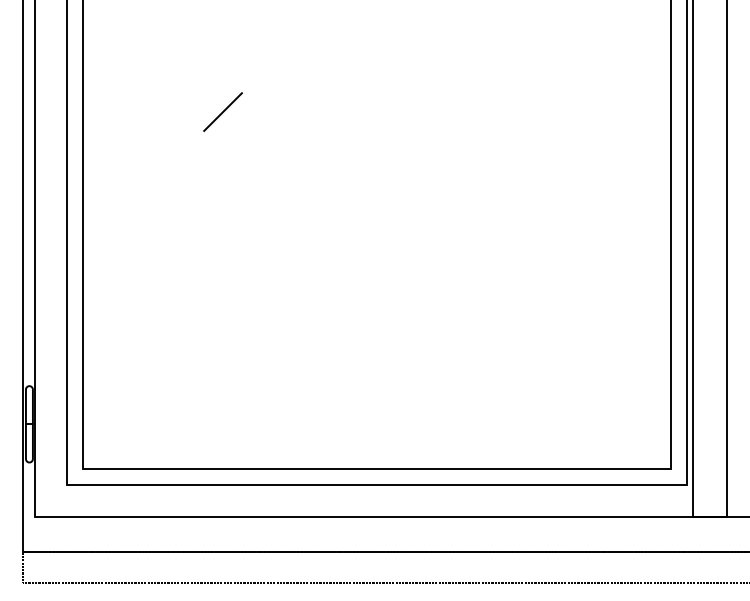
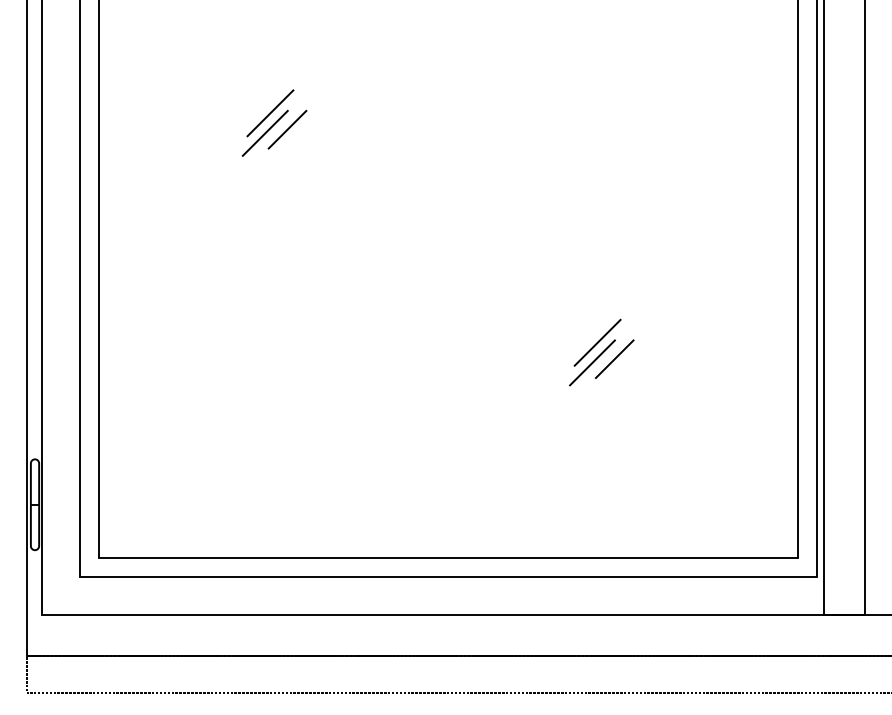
line: (227, 95) -> (270, 113), added
line: (241, 108) -> (287, 129), added
line: (502, 287) -> (597, 342), added
line: (516, 302) -> (614, 359), added
line: (498, 304) -> (592, 362), added

